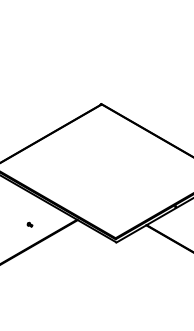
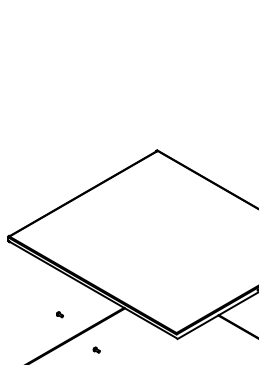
part: (56, 250) -> (96, 349), added

